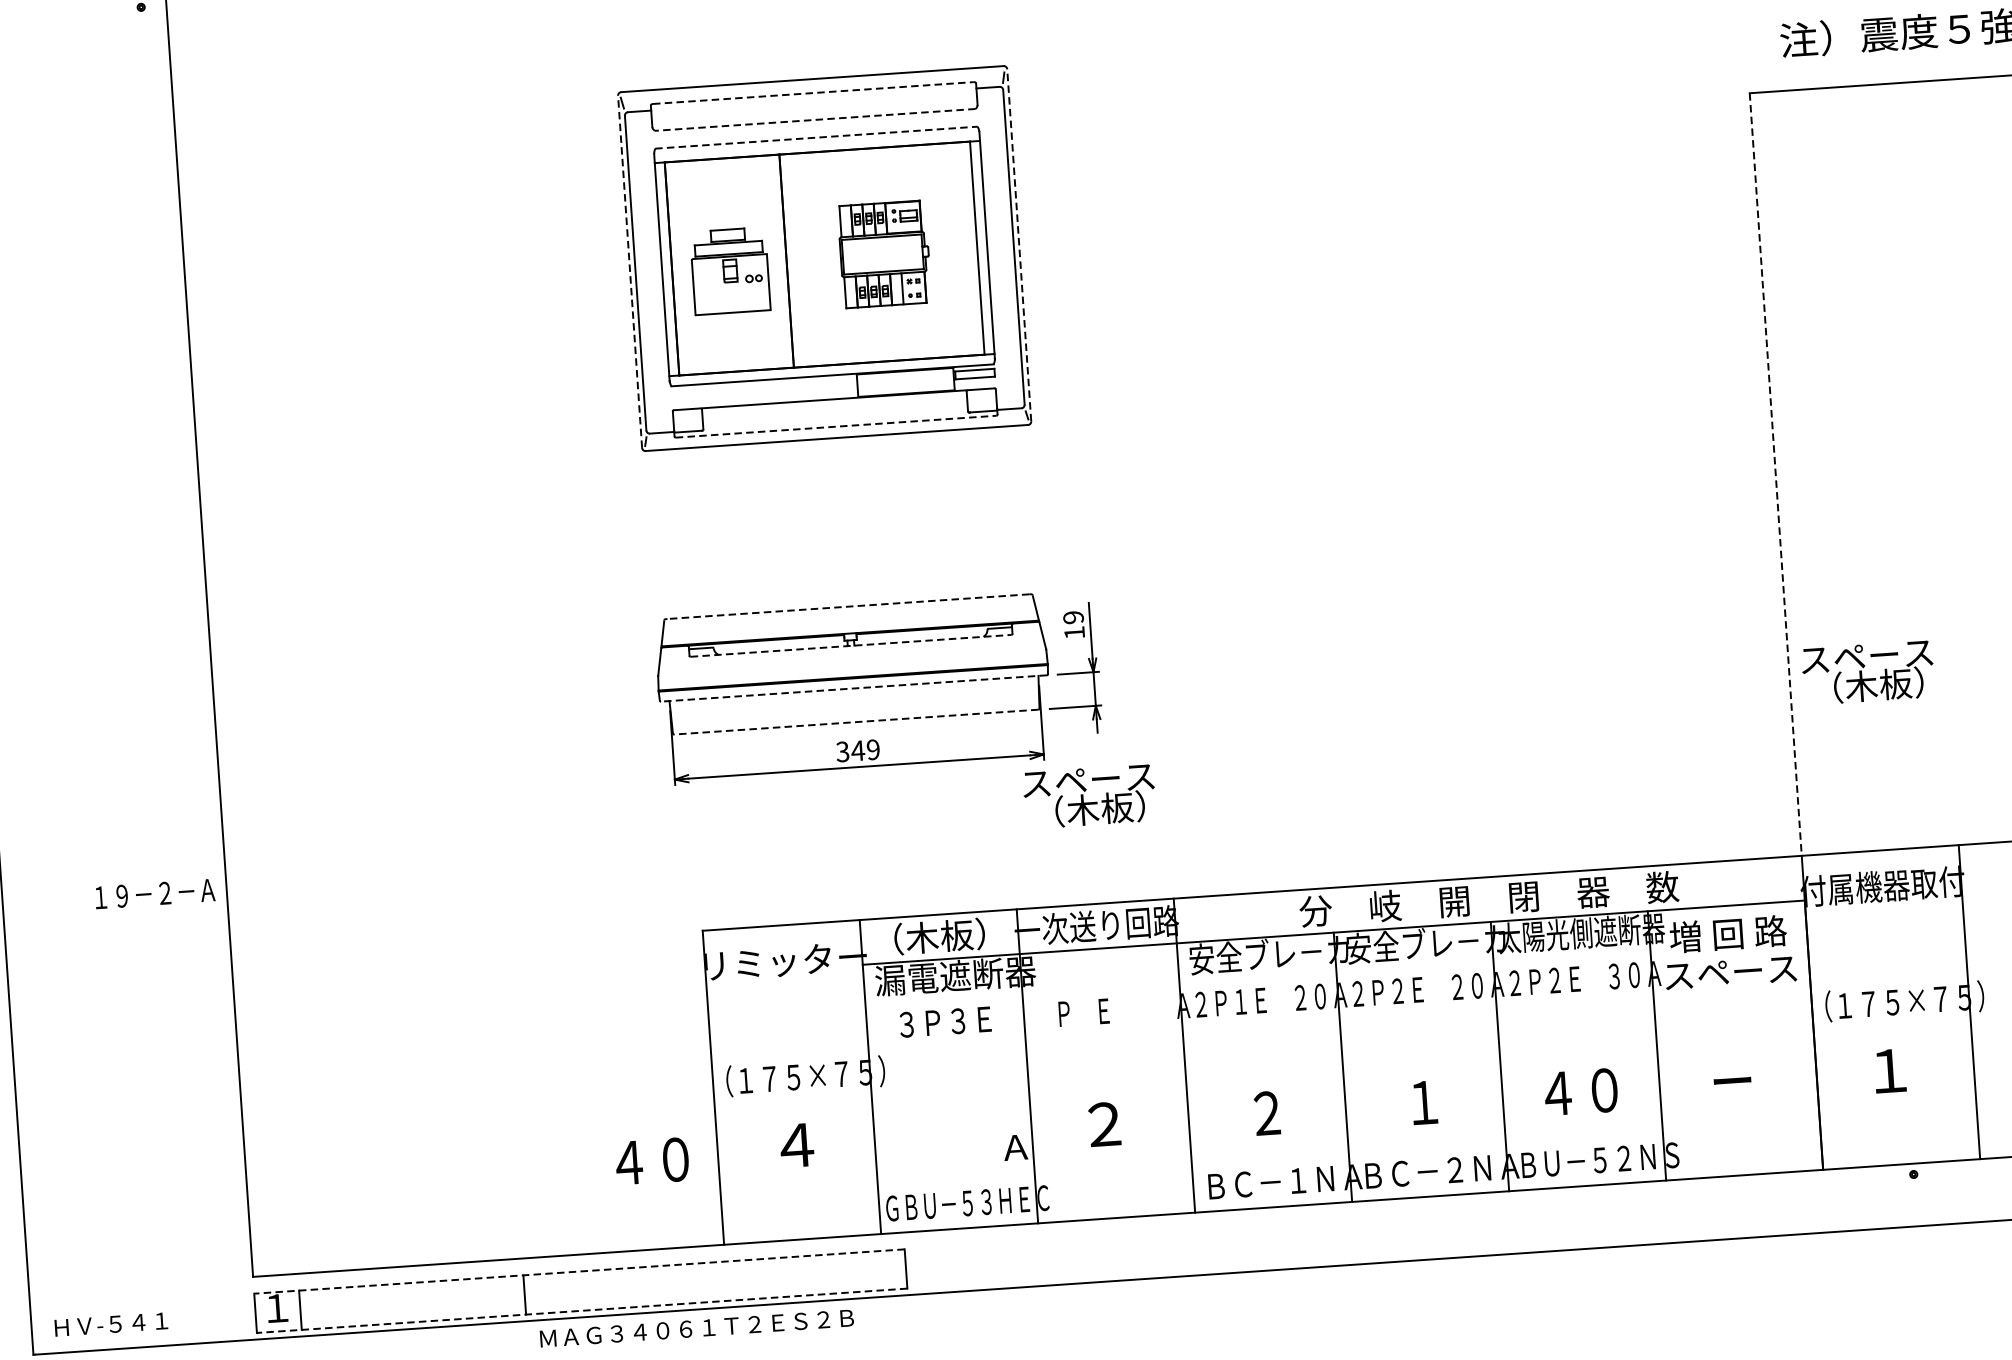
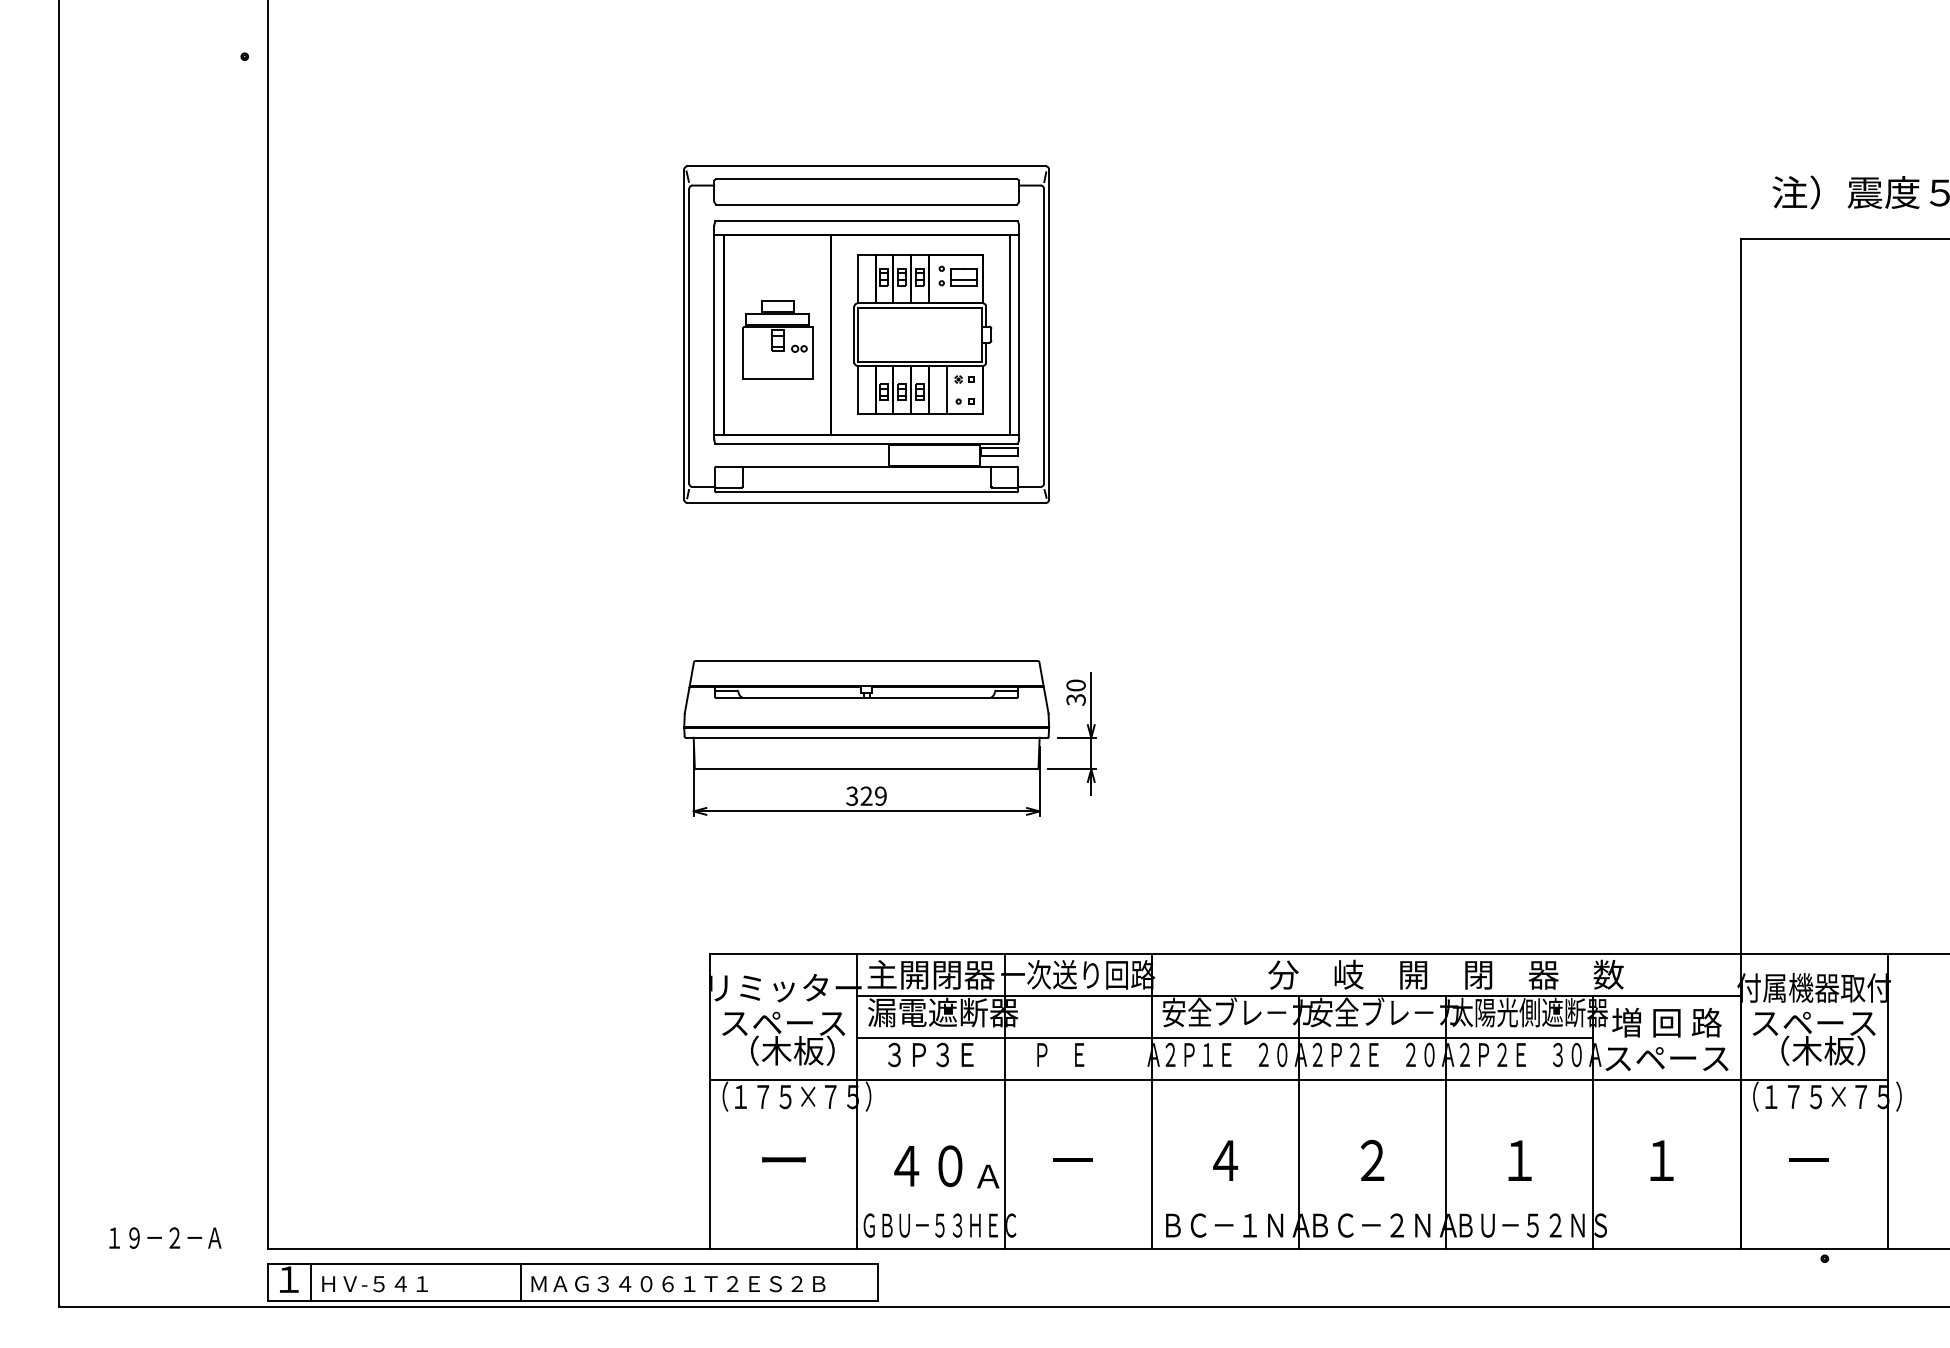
line: (814, 93) -> (867, 179), dashed -> solid
line: (815, 119) -> (866, 204), dashed -> solid
line: (817, 137) -> (867, 221), dashed -> solid
line: (1019, 245) -> (1049, 334), dashed -> solid
part: (884, 254) -> (922, 334), size x1.67
line: (630, 271) -> (684, 334), dashed -> solid
line: (837, 426) -> (867, 492), dashed -> solid
line: (1775, 474) -> (1740, 596), dashed -> solid
line: (848, 607) -> (866, 661), dashed -> solid
text: (1073, 625) -> (1075, 692), 19 -> 30
line: (851, 645) -> (867, 697), dashed -> solid
text: (1867, 672) -> (1813, 1038), moved
line: (853, 688) -> (866, 737), dashed -> solid
line: (856, 722) -> (866, 769), dashed -> solid
text: (857, 750) -> (866, 795), 349 -> 329
text: (1089, 796) -> (783, 1038), moved
text: (155, 893) -> (165, 1237), moved
text: (939, 936) -> (930, 974), （木板） -> 主開閉器
line: (1258, 983) -> (1225, 1038), added
line: (1339, 1022) -> (1298, 1080), added
text: (1889, 1070) -> (1808, 1160), １ -> －
text: (1732, 1081) -> (1661, 1160), ー -> １
text: (1580, 1091) -> (1519, 1160), ４０ -> １
text: (1424, 1101) -> (1372, 1159), １ -> ２
text: (1267, 1112) -> (1225, 1159), ２ -> ４
text: (1104, 1123) -> (1072, 1159), ２ -> －
text: (796, 1145) -> (783, 1160), ４ -> ー
text: (652, 1161) -> (928, 1166), moved
line: (579, 1271) -> (573, 1264), dashed -> solid
line: (582, 1311) -> (573, 1301), dashed -> solid
text: (110, 1324) -> (374, 1284), moved
text: (697, 1328) -> (678, 1284), moved

